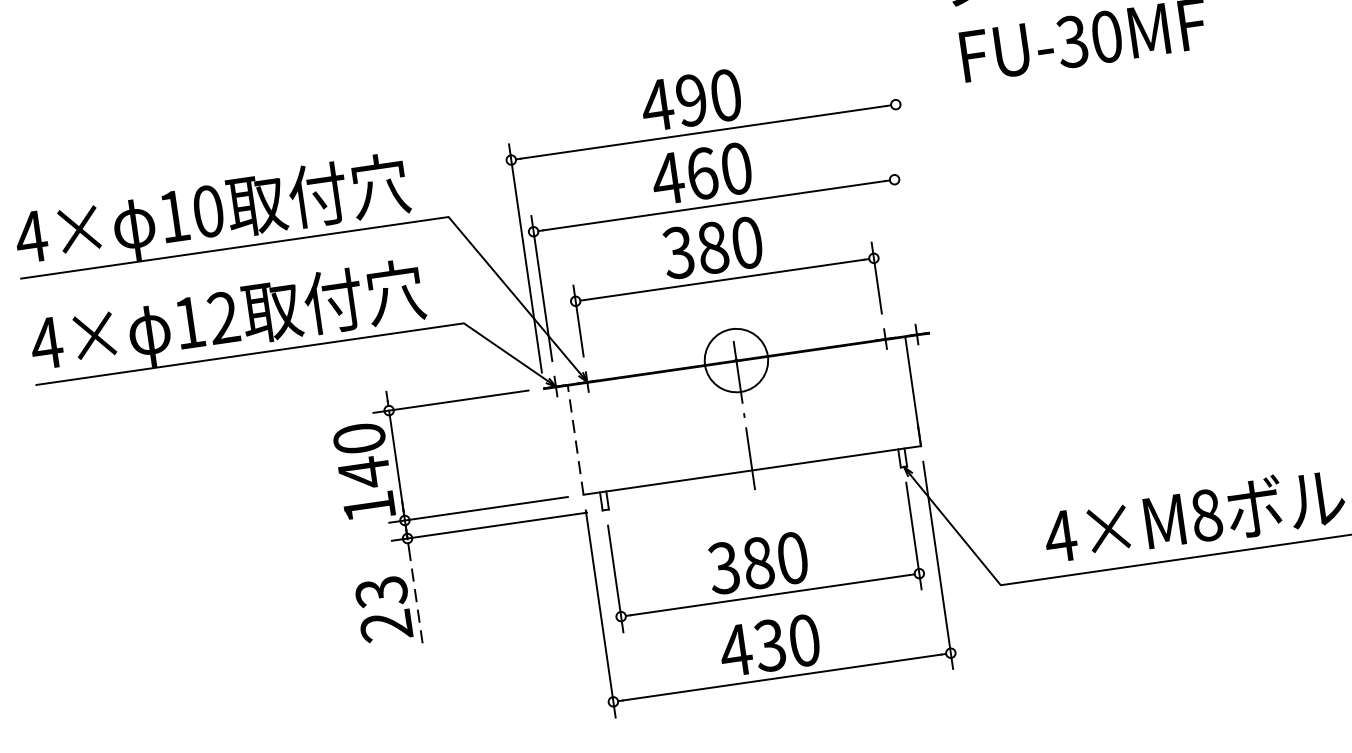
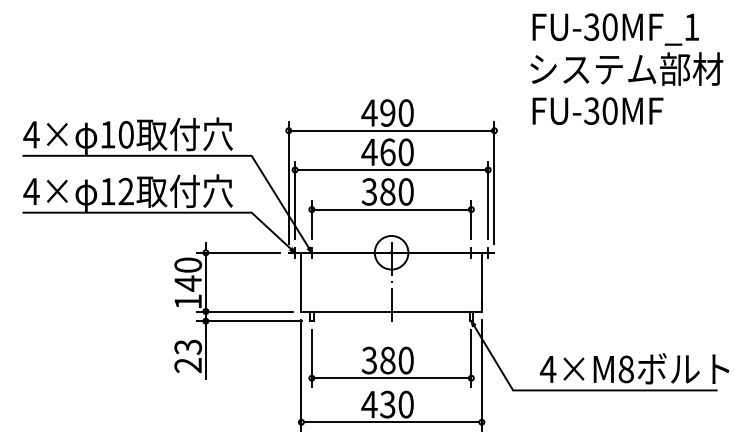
line: (910, 203) -> (494, 183), added
line: (903, 236) -> (488, 200), added
line: (575, 438) -> (301, 281), dashed -> solid
line: (415, 599) -> (205, 353), dashed -> solid

